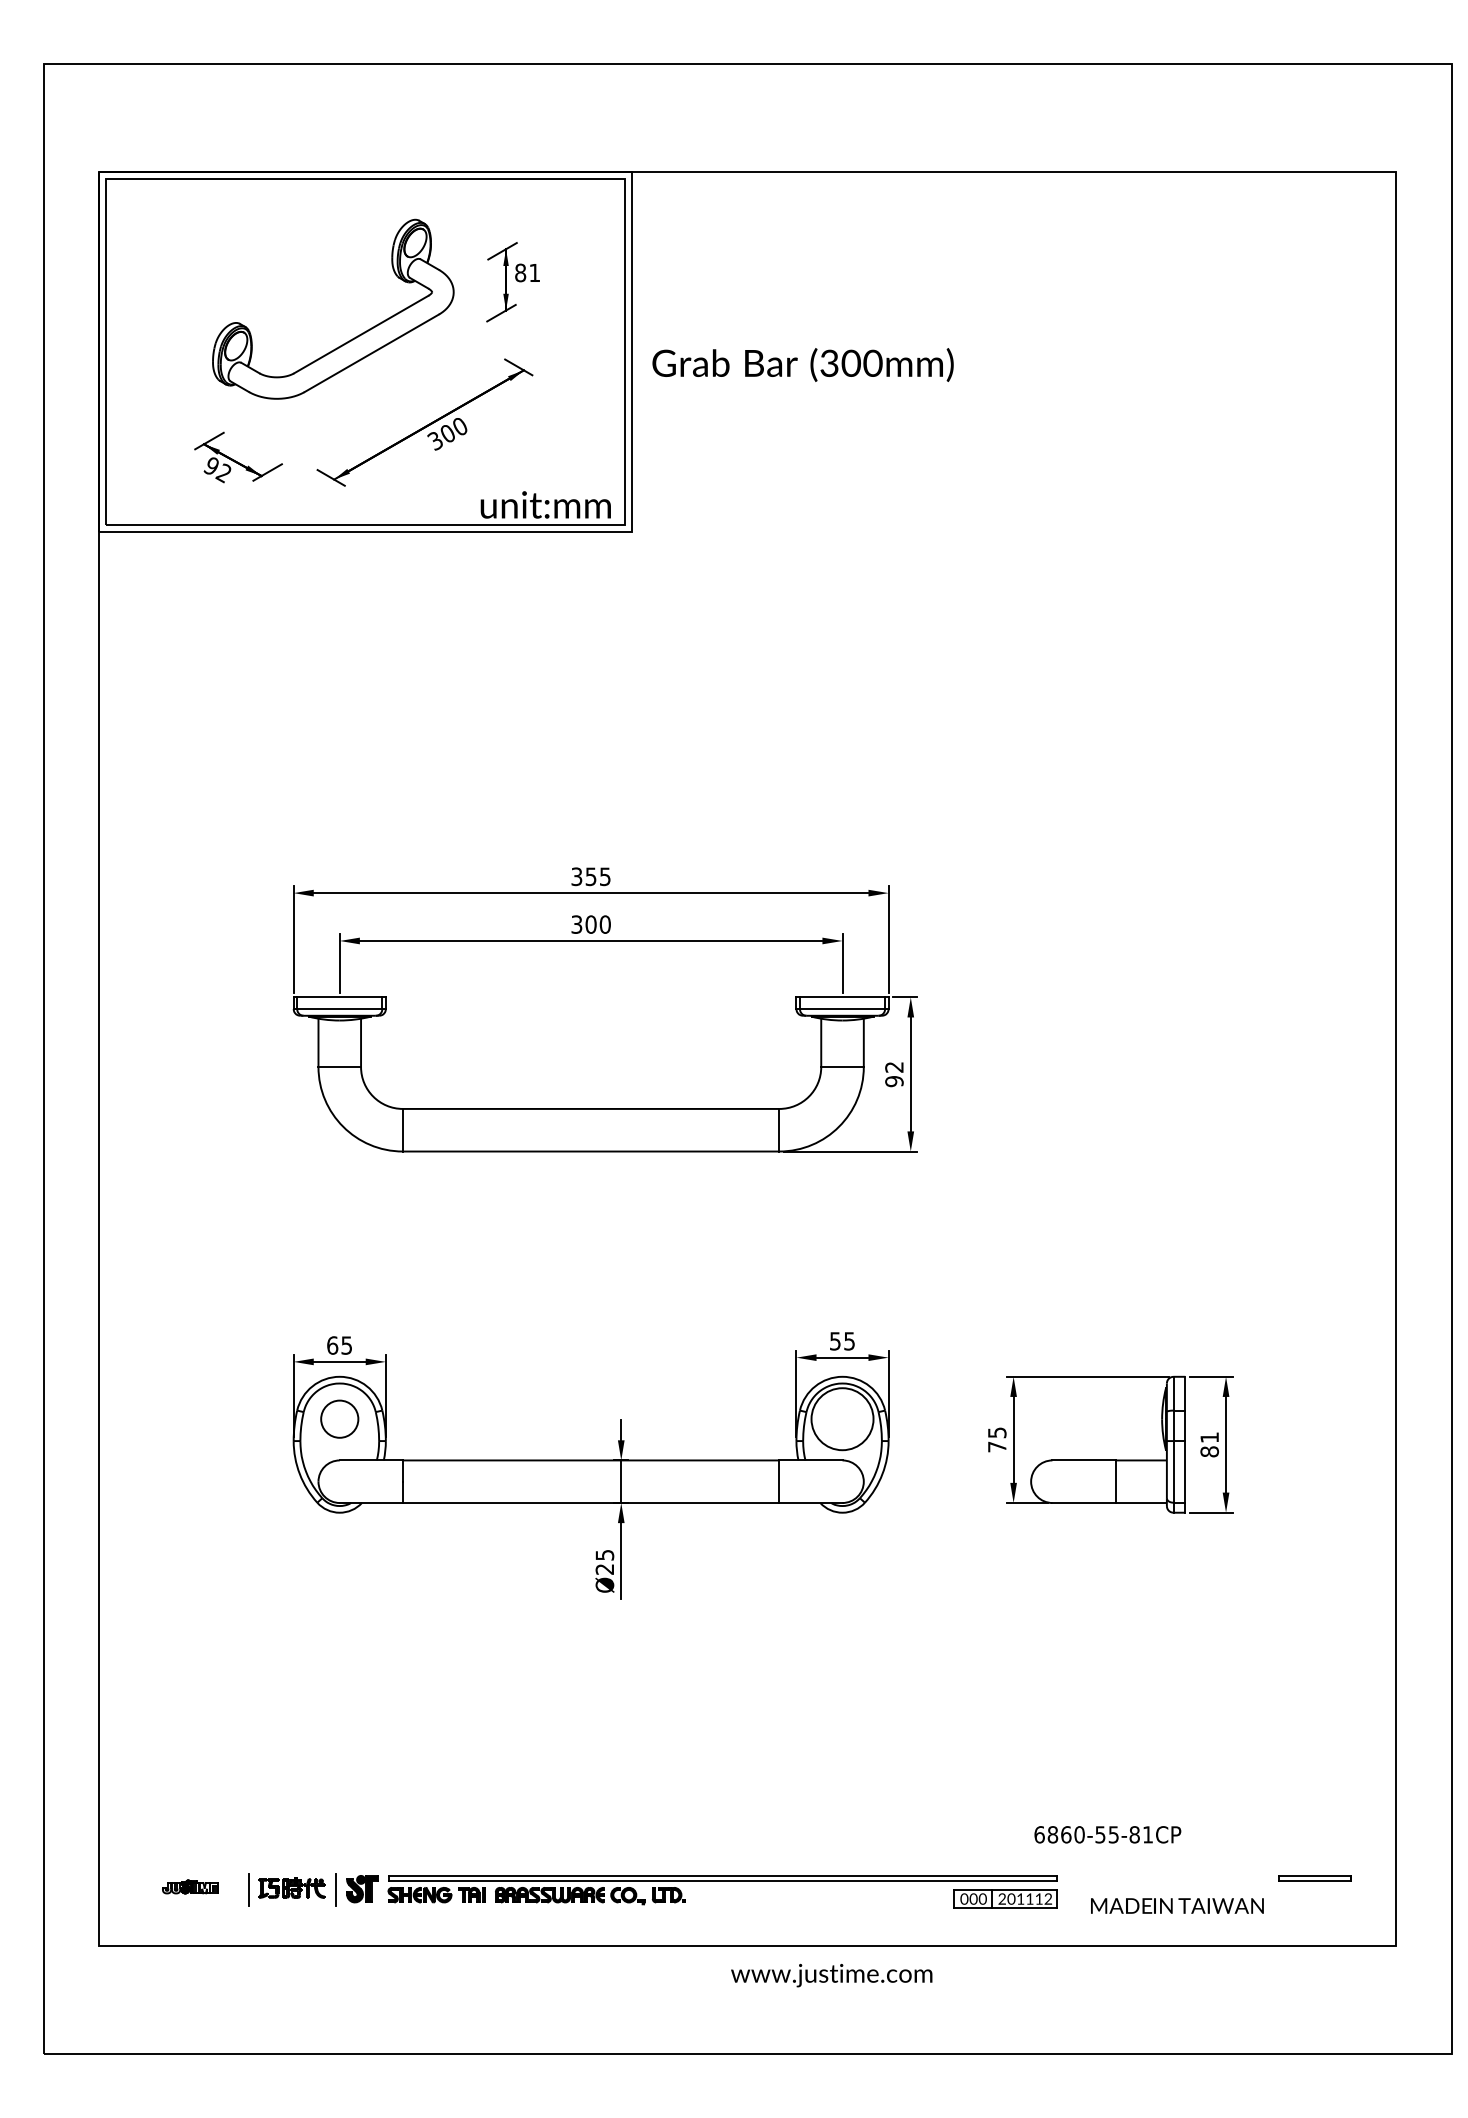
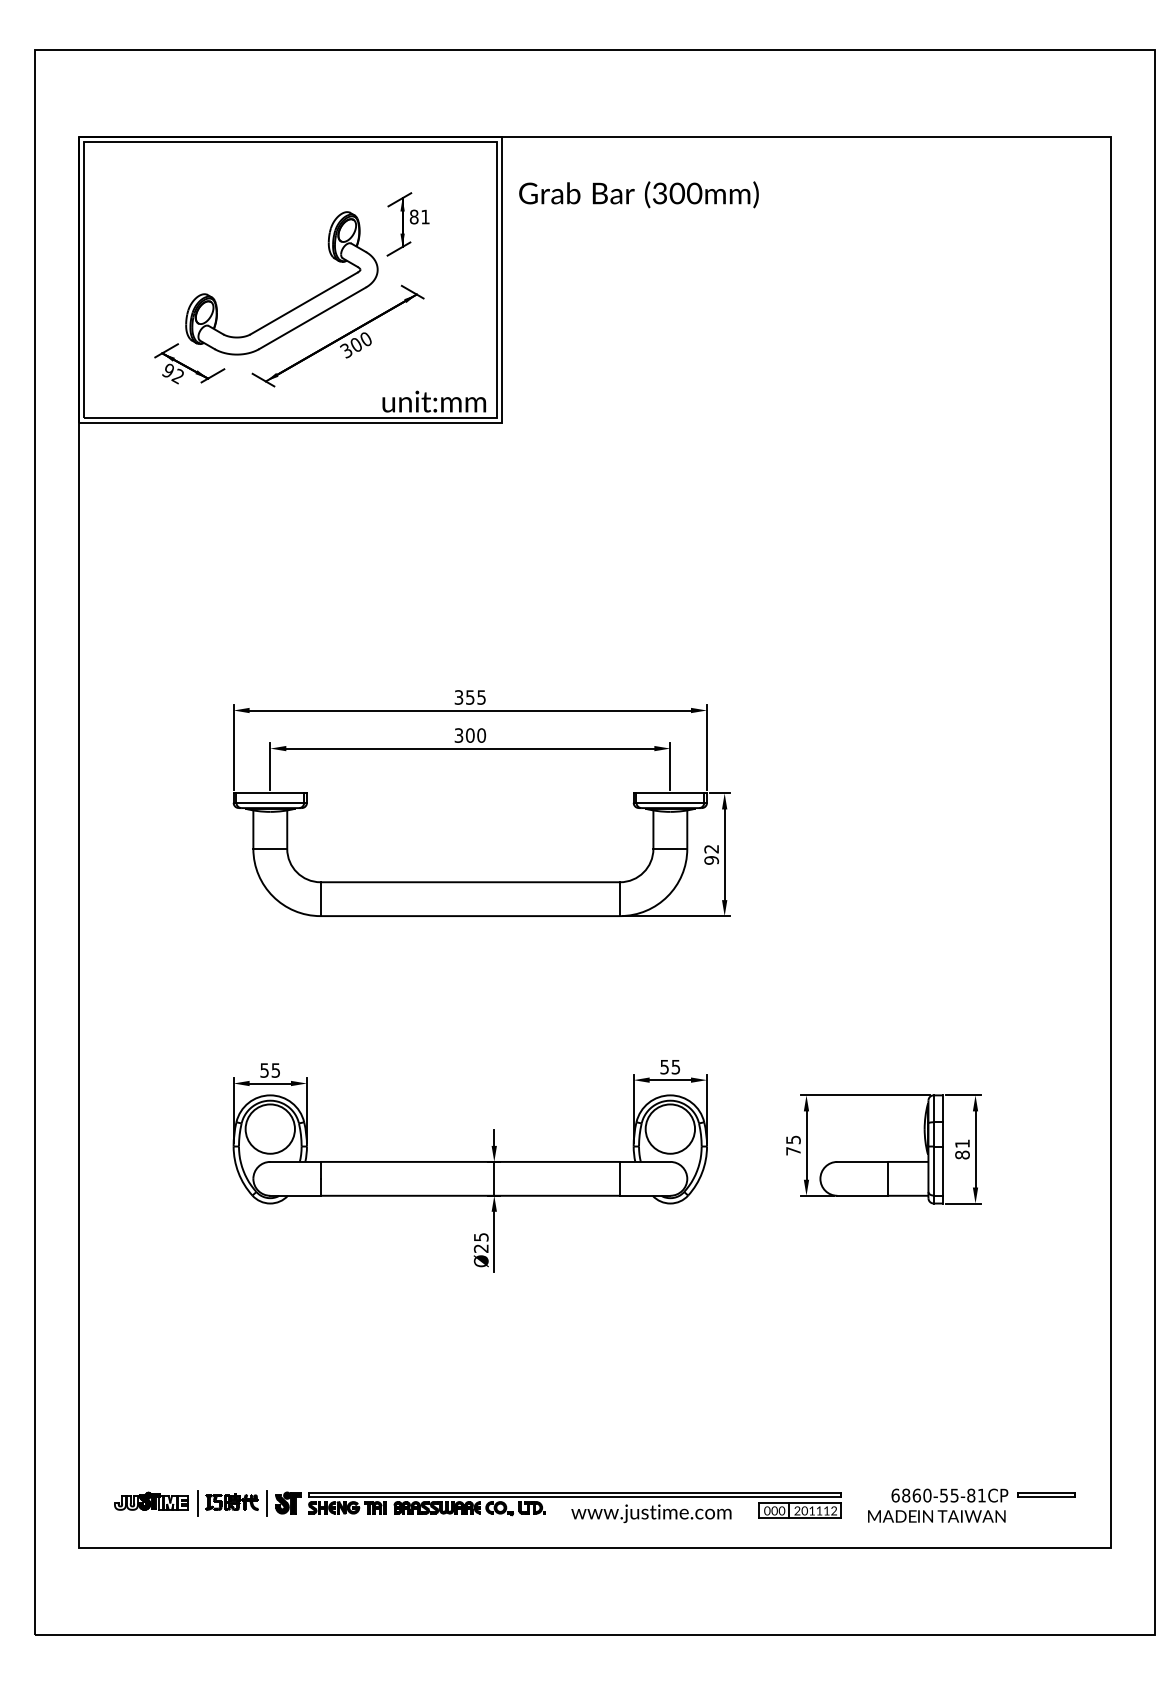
part: (348, 340) -> (293, 308), moved
text: (802, 364) -> (638, 194), moved
text: (332, 1345) -> (264, 1070), 65 -> 55
circle: (339, 1419) -> (270, 1129), size x1.67
text: (1107, 1834) -> (949, 1495), moved
part: (190, 1886) -> (151, 1500), size x1.67
text: (831, 1975) -> (651, 1513), moved

